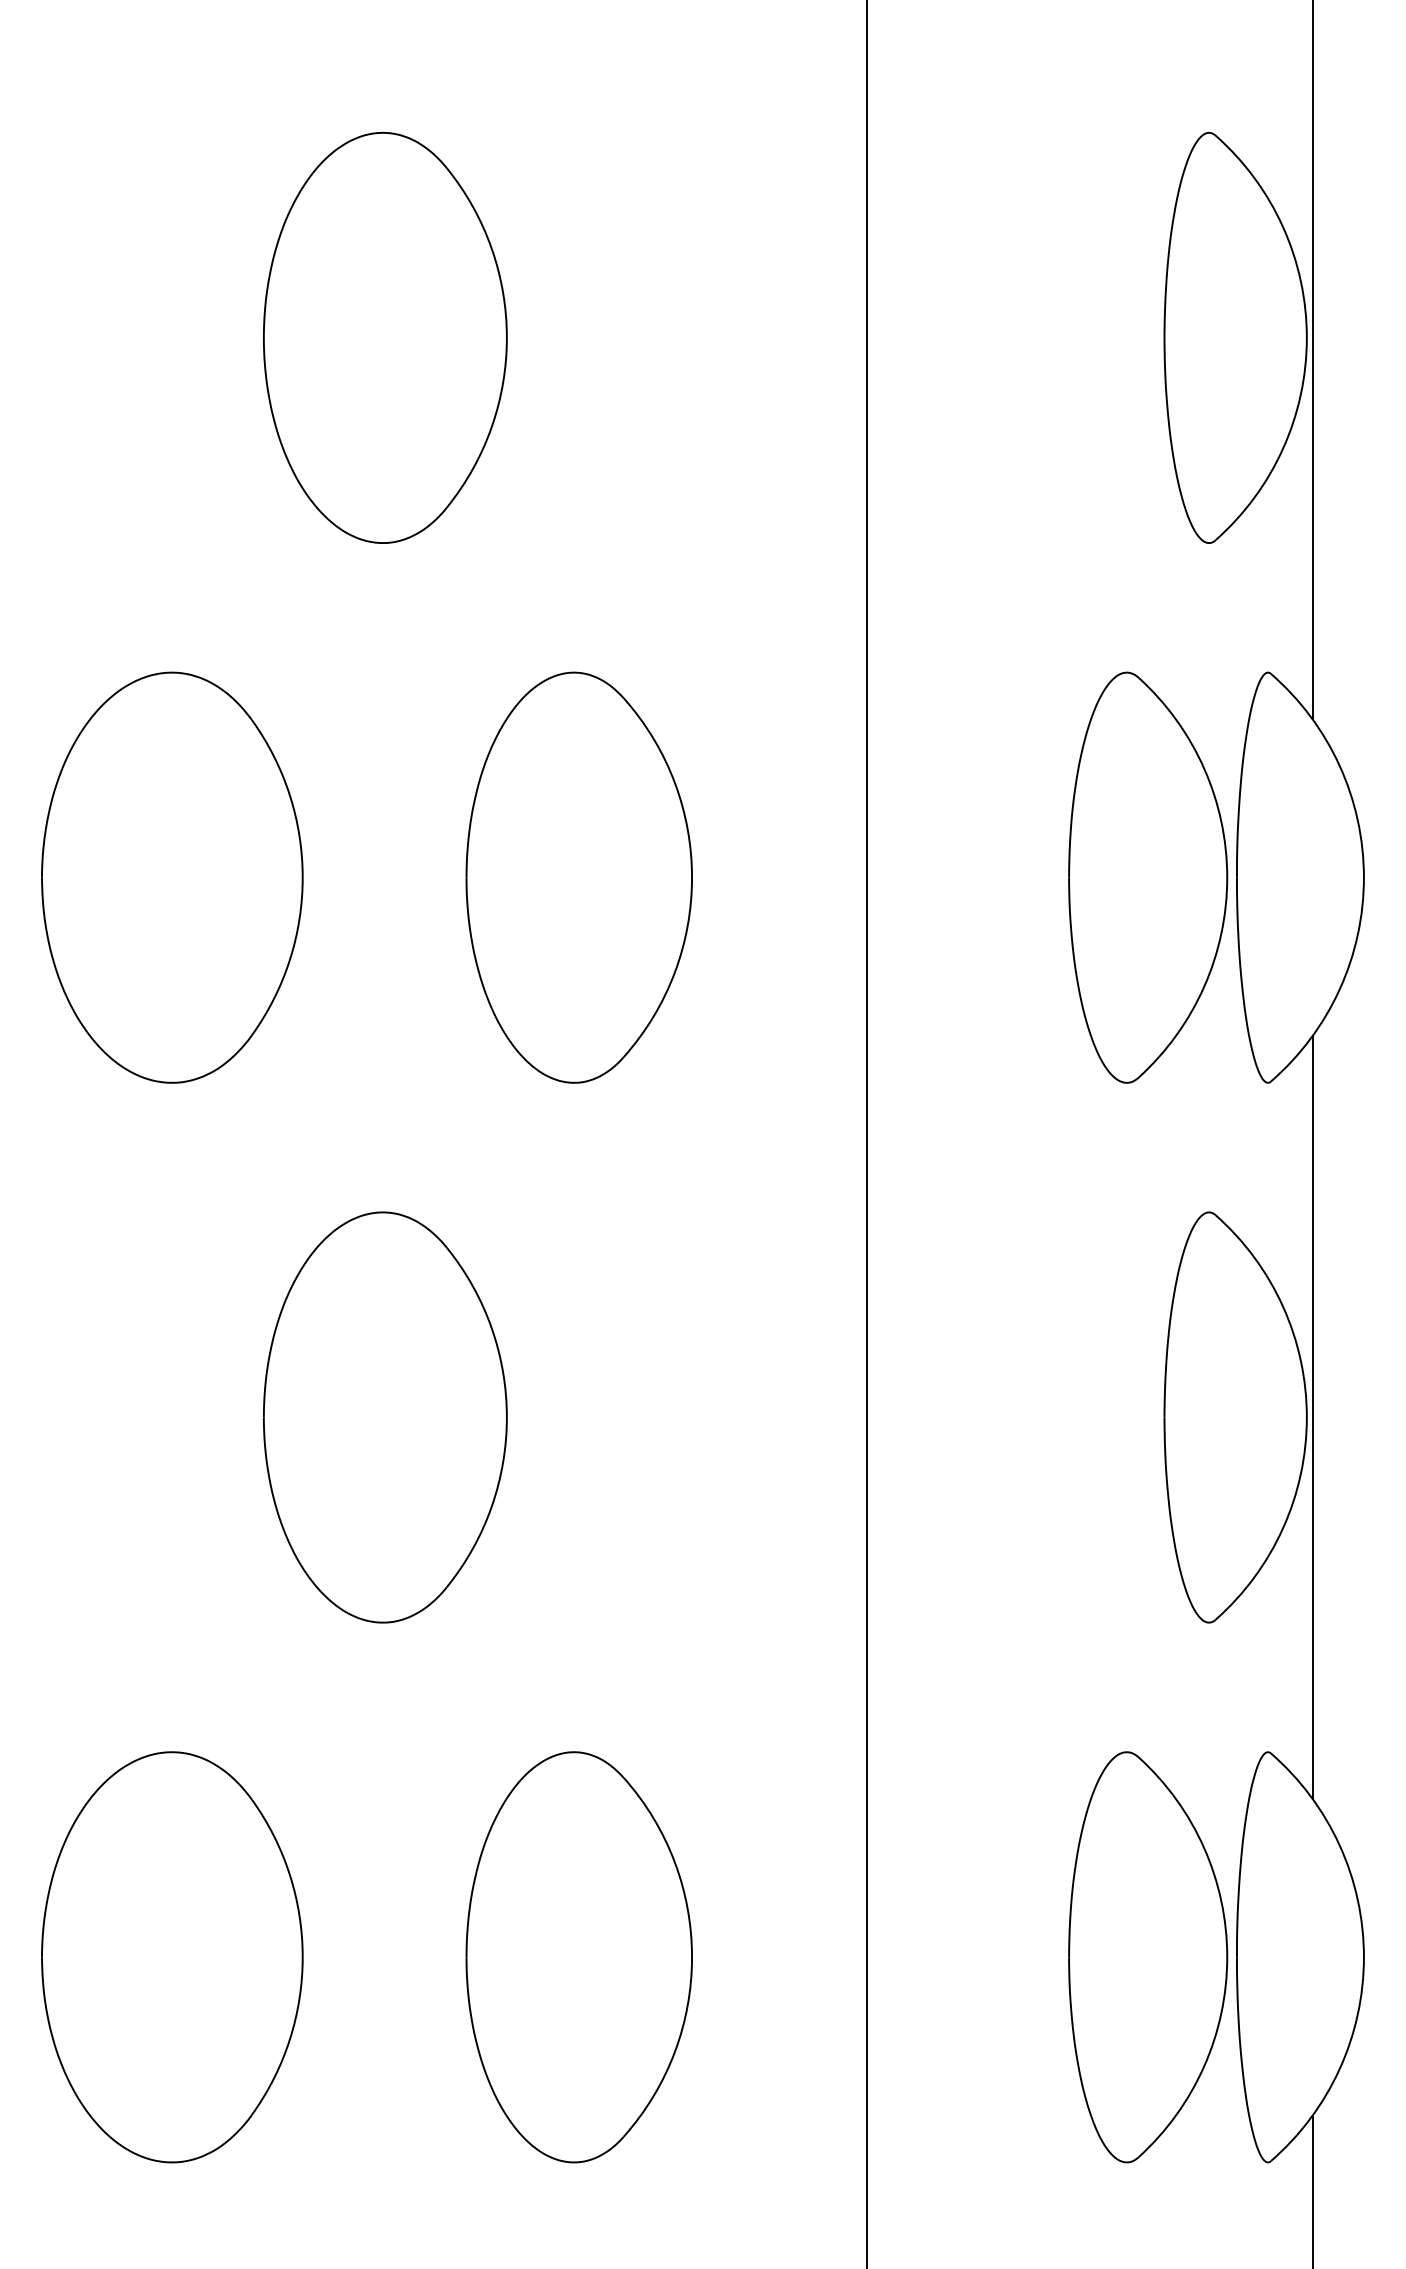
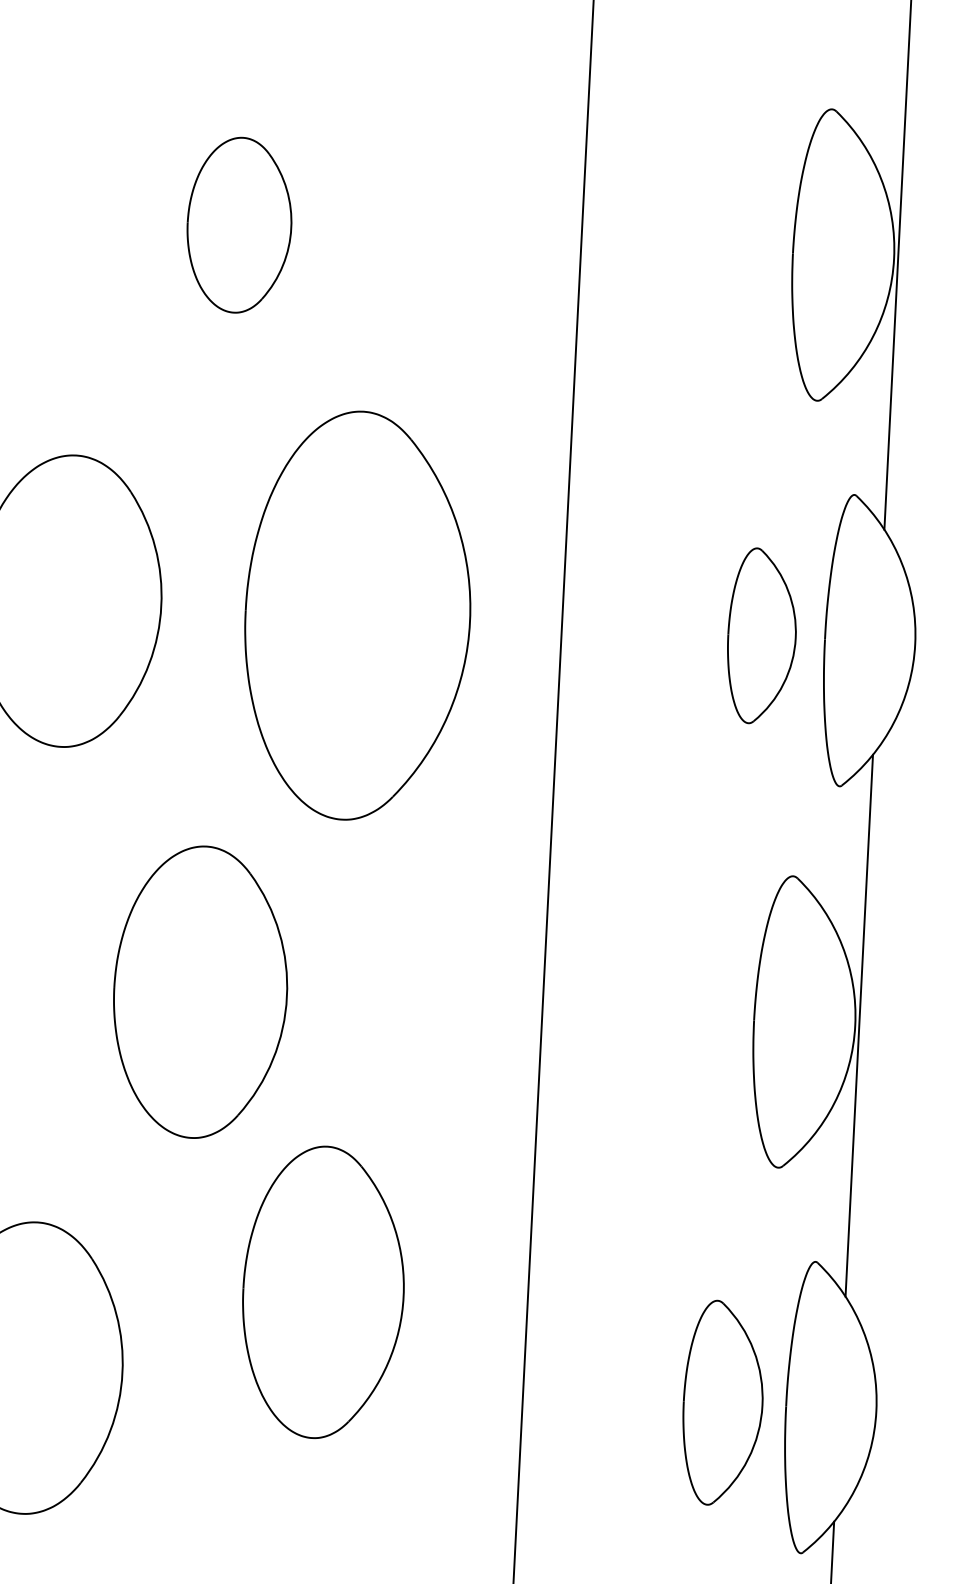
part: (385, 337) -> (239, 225), size x0.6
part: (578, 877) -> (357, 615), size x1.4
part: (1148, 877) -> (762, 636), size x0.6
part: (578, 1957) -> (322, 1292), moved
part: (1148, 1957) -> (723, 1403), size x0.7

